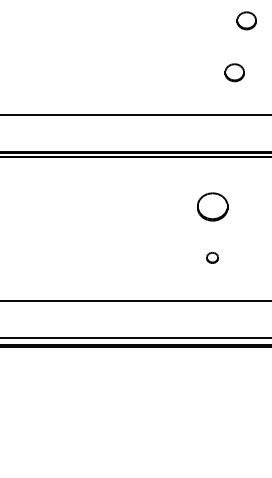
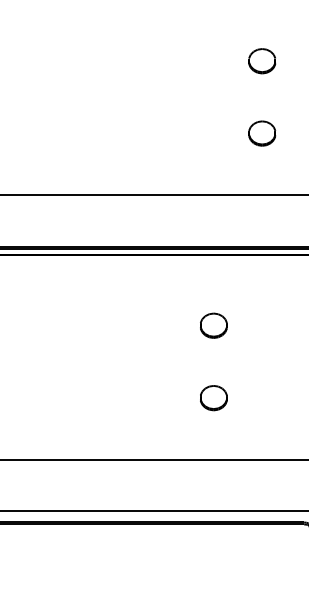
part: (234, 72) -> (261, 133), moved
part: (212, 206) -> (213, 325), size x0.62
part: (212, 257) -> (213, 397), size x1.67

